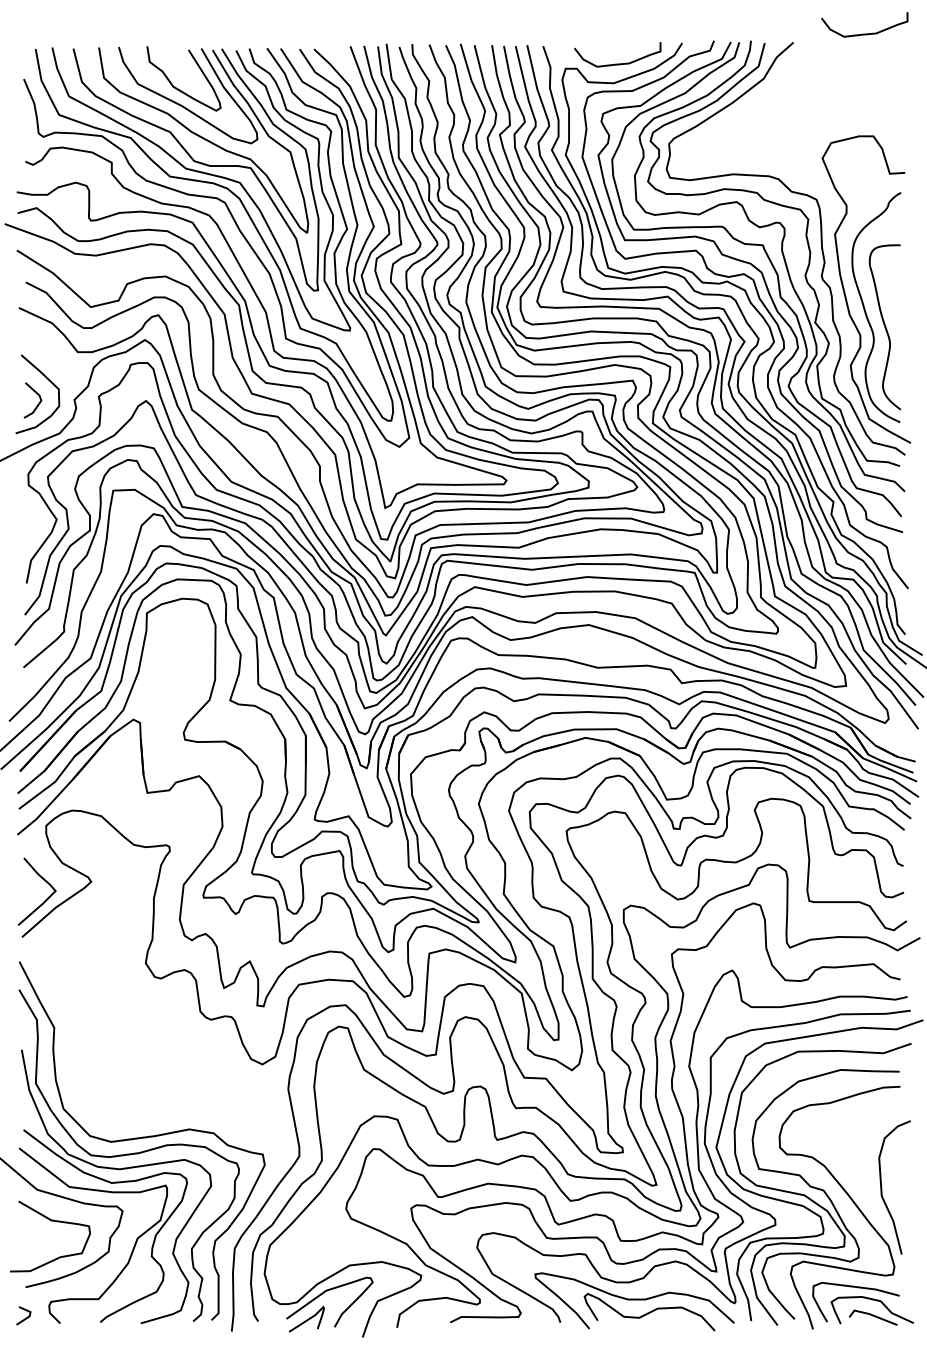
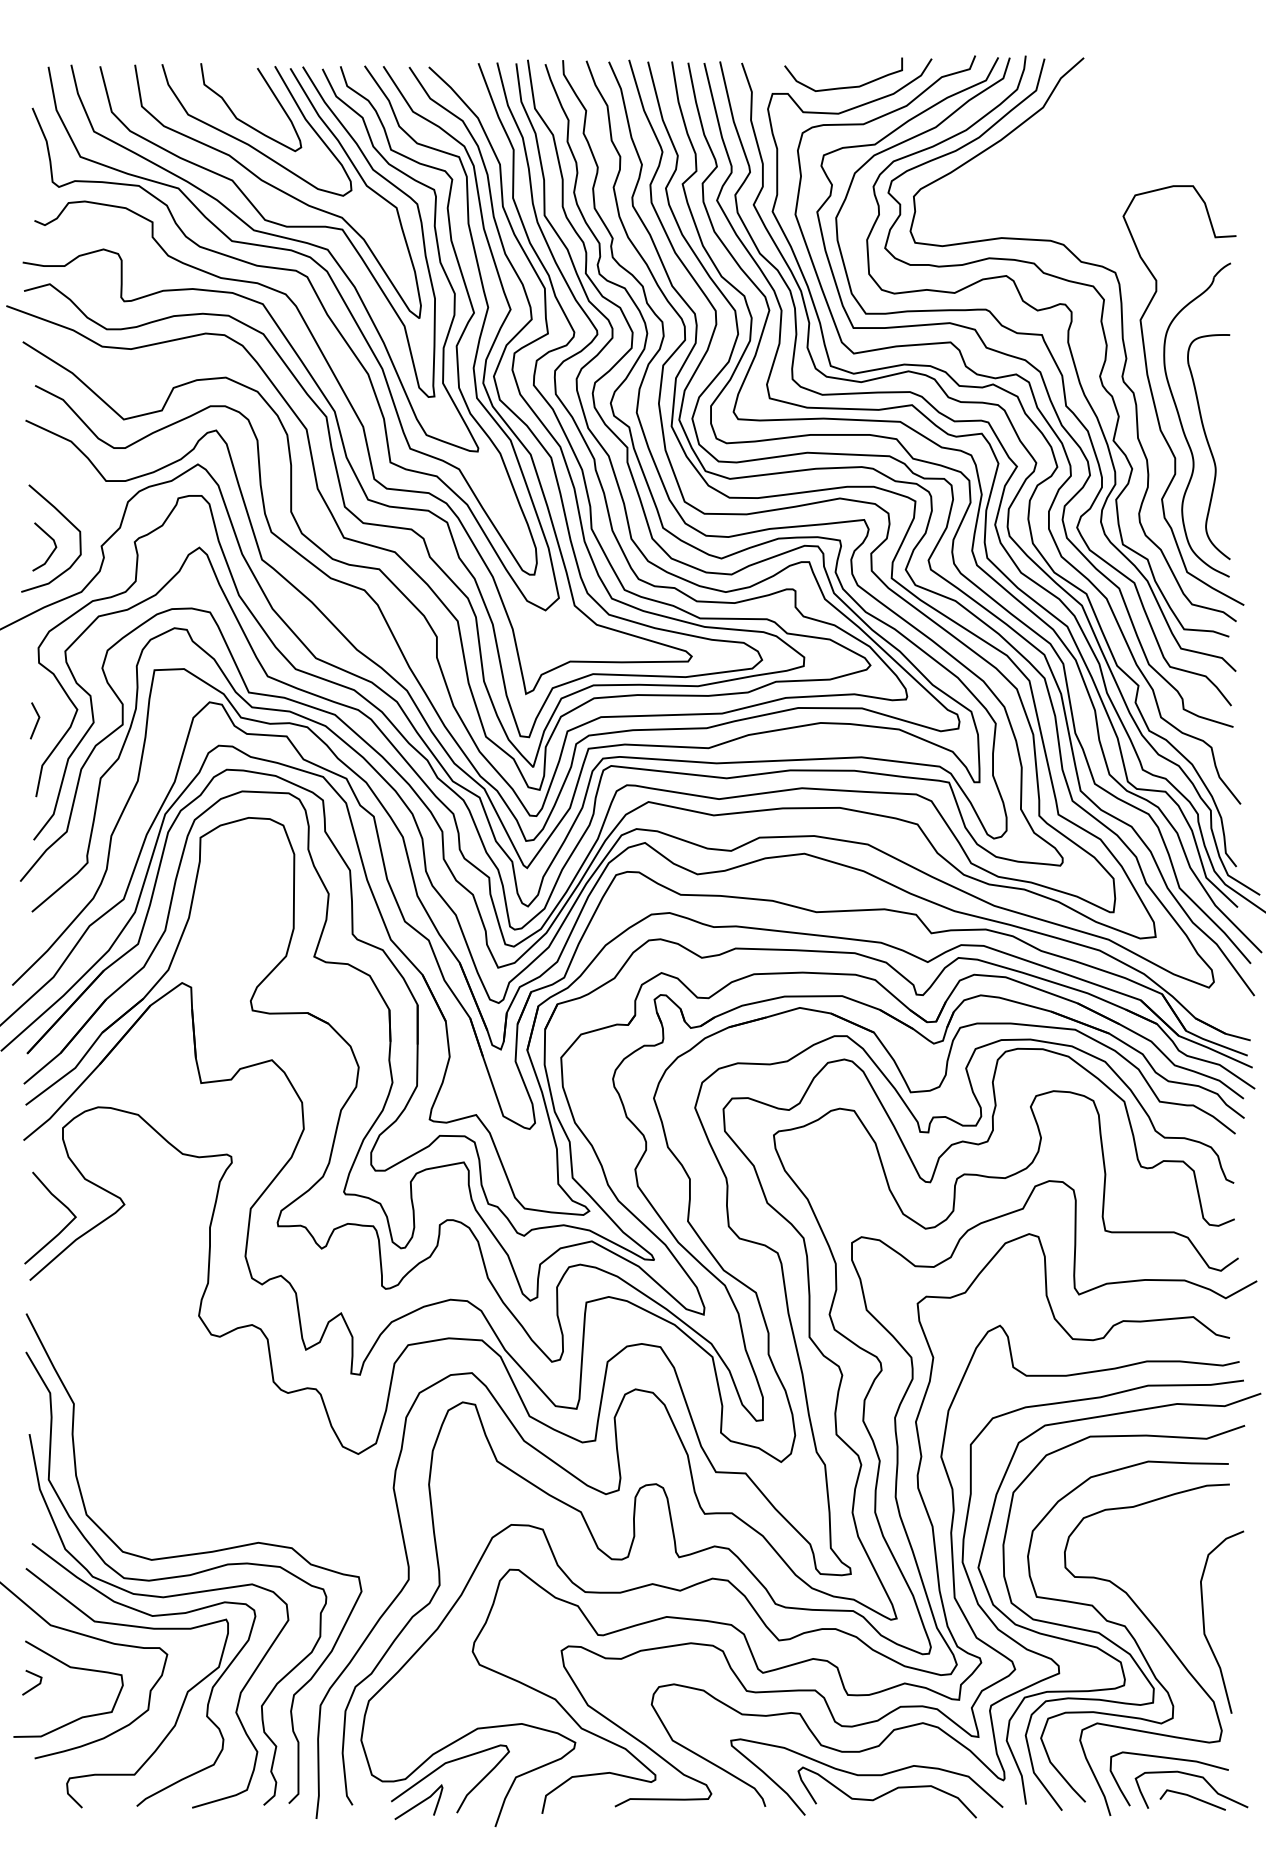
curve: (864, 33) -> (1180, 45), removed
line: (26, 528) -> (36, 721), added
line: (25, 1317) -> (34, 1685), moved

